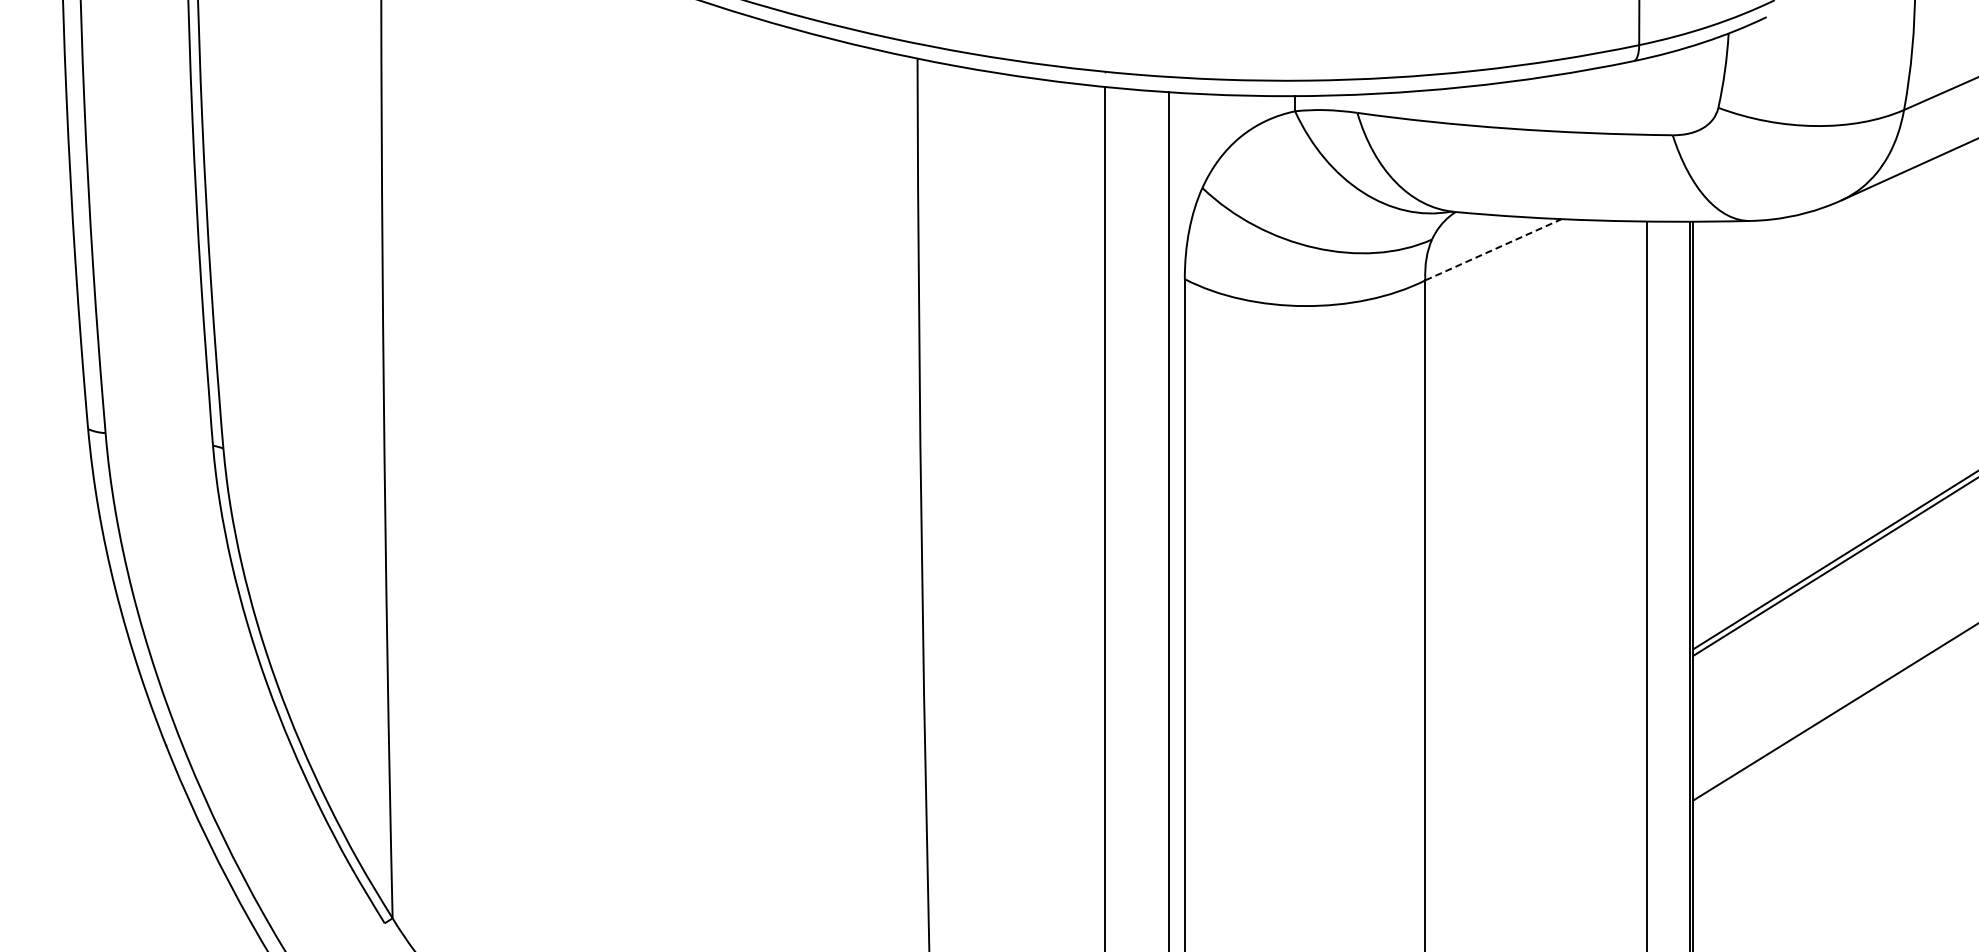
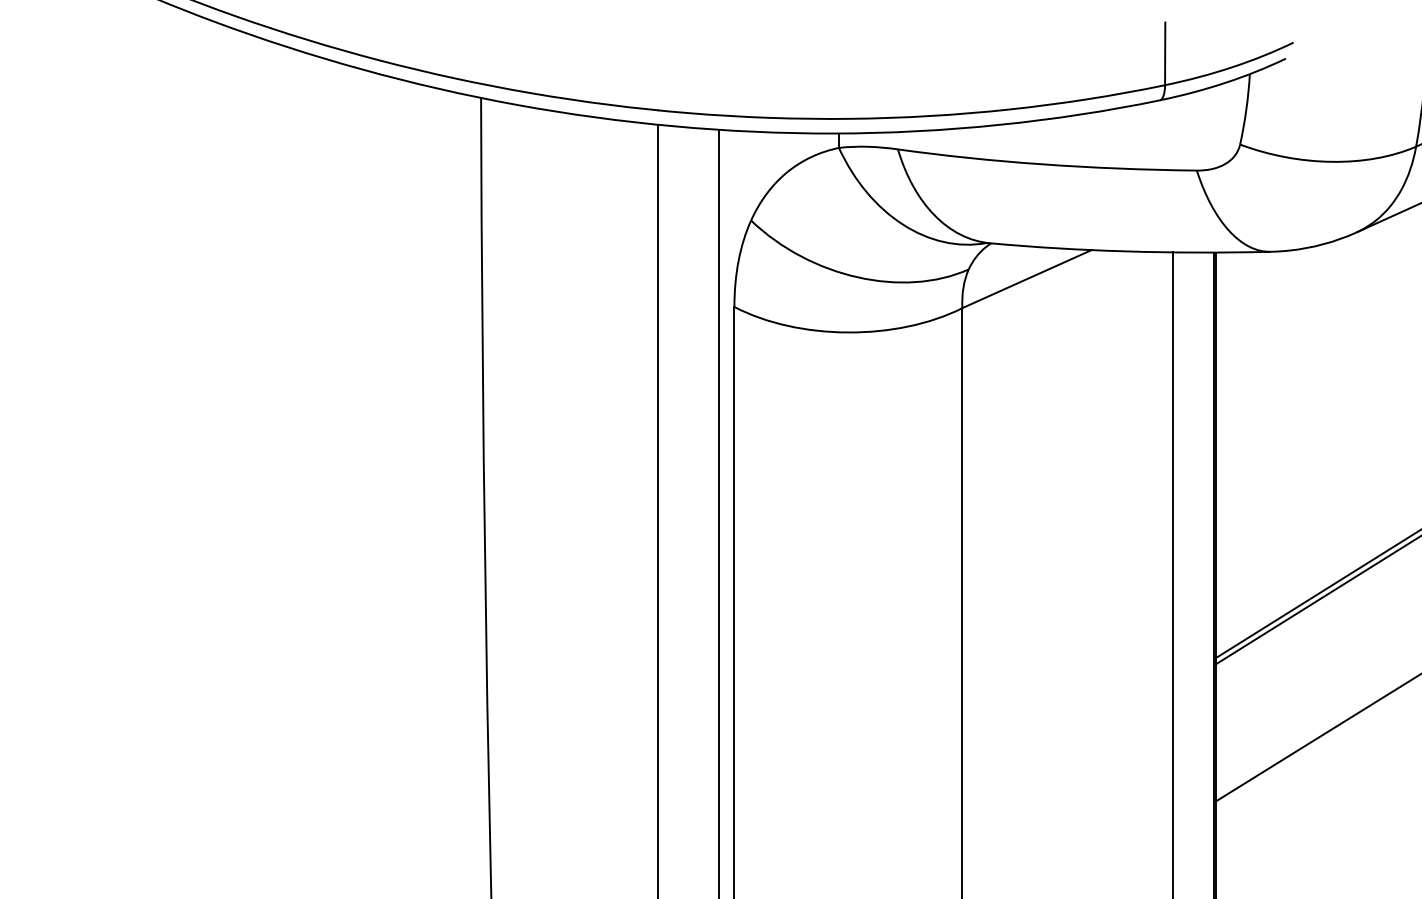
line: (1493, 249) -> (1026, 278), dashed -> solid

